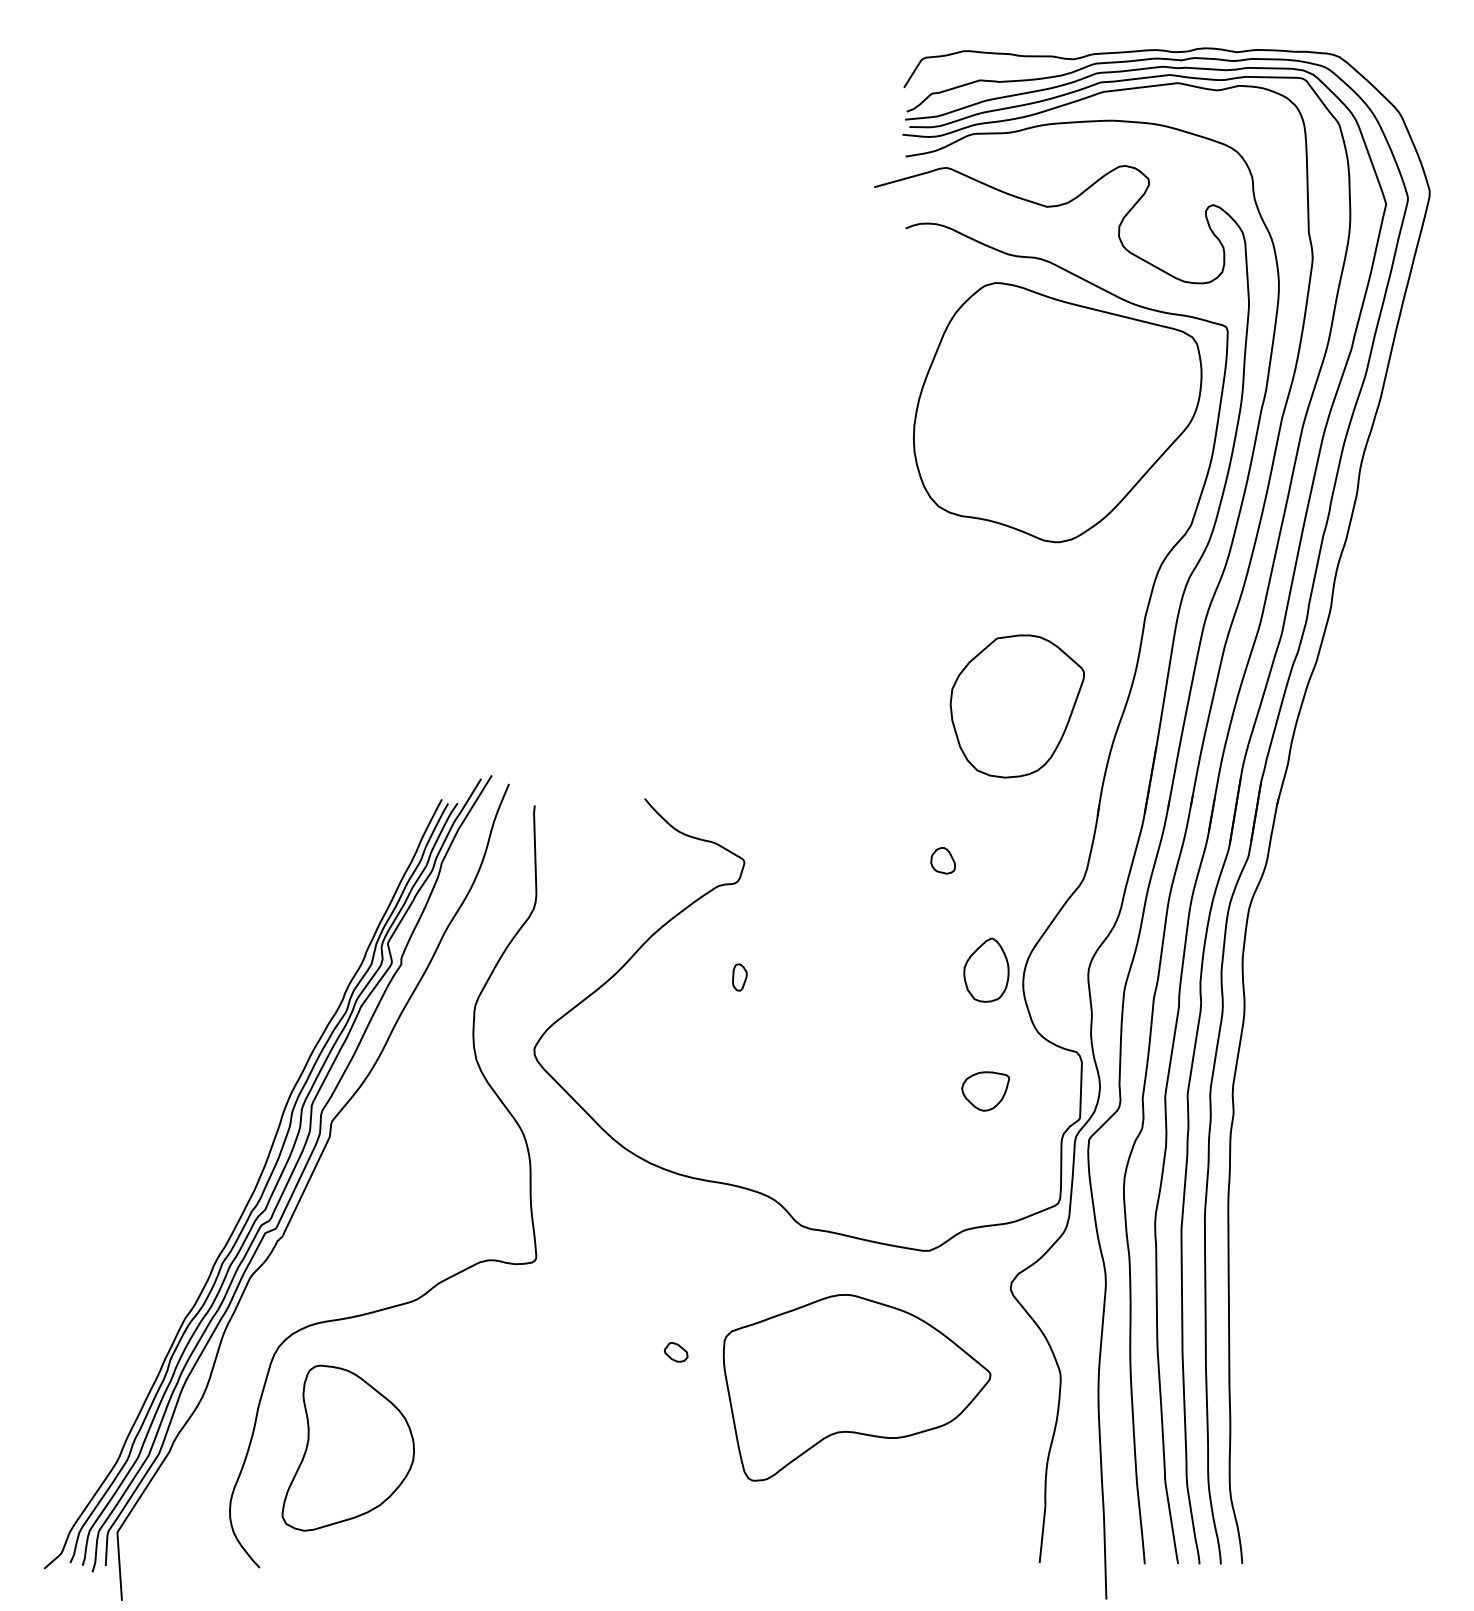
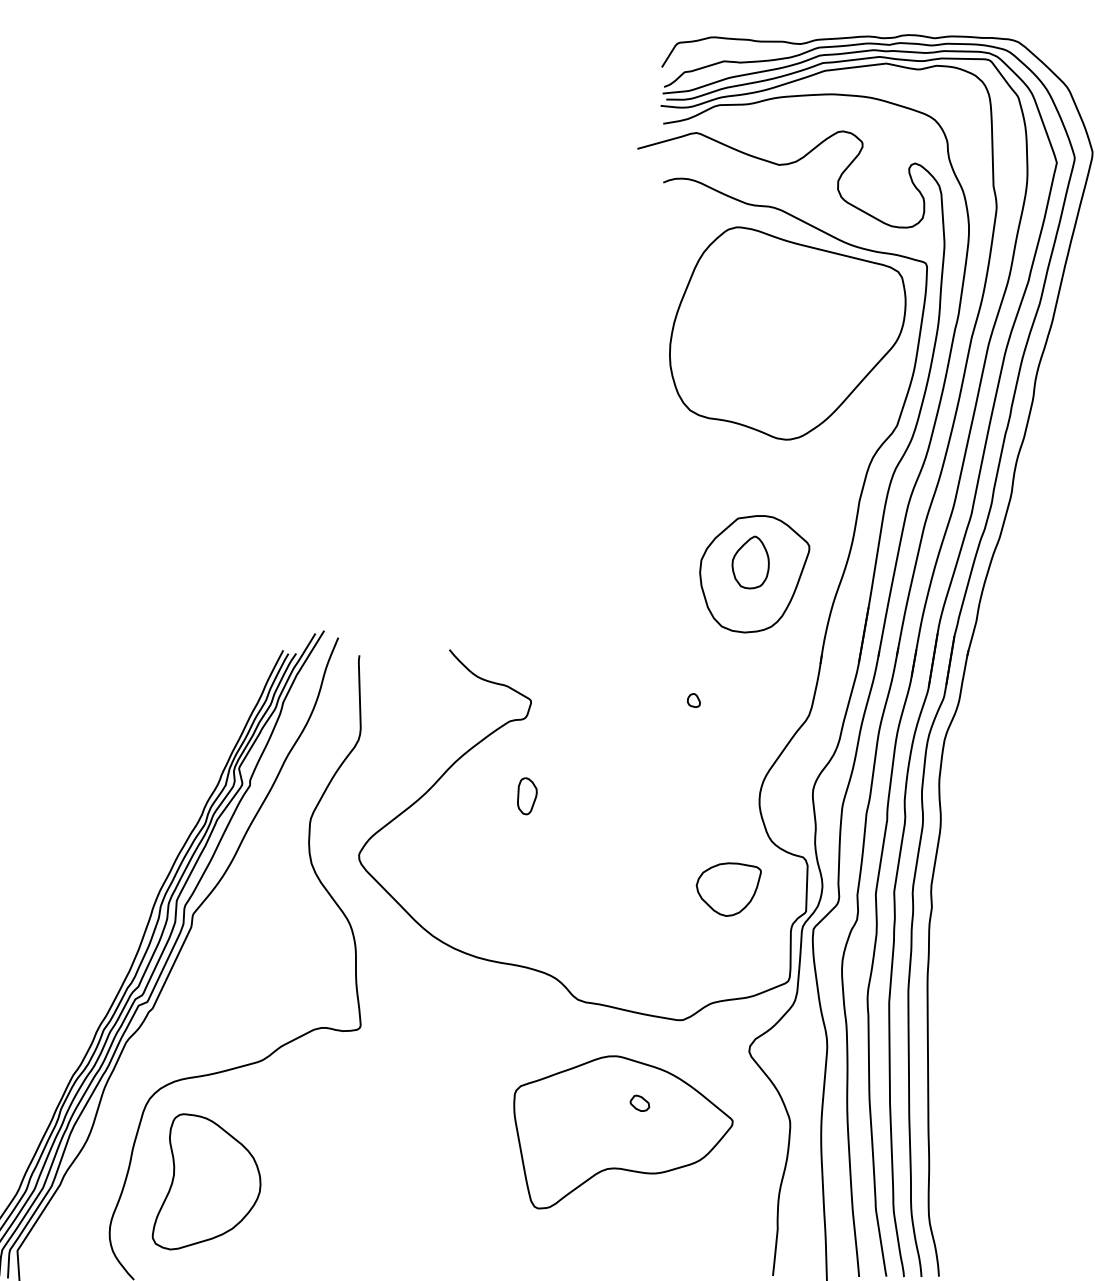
part: (942, 860) -> (693, 700), size x0.62
part: (986, 969) -> (750, 561), moved
part: (739, 977) -> (527, 796), size x1.67
part: (985, 1091) -> (728, 889), size x1.67
part: (676, 1352) -> (640, 1103), moved

